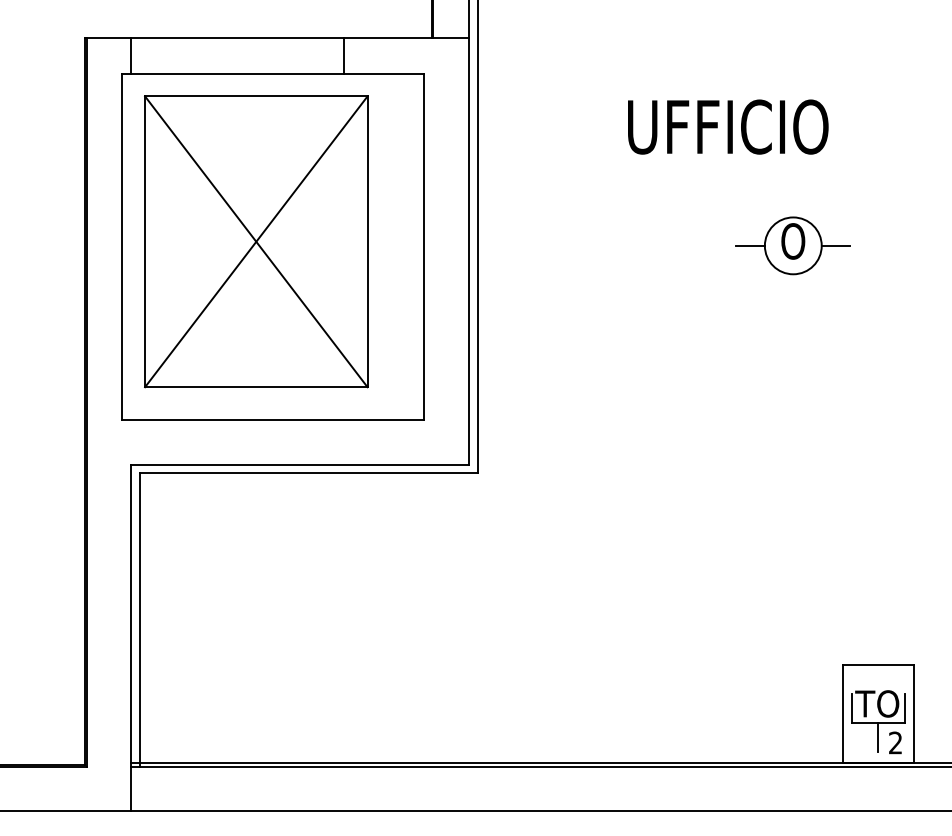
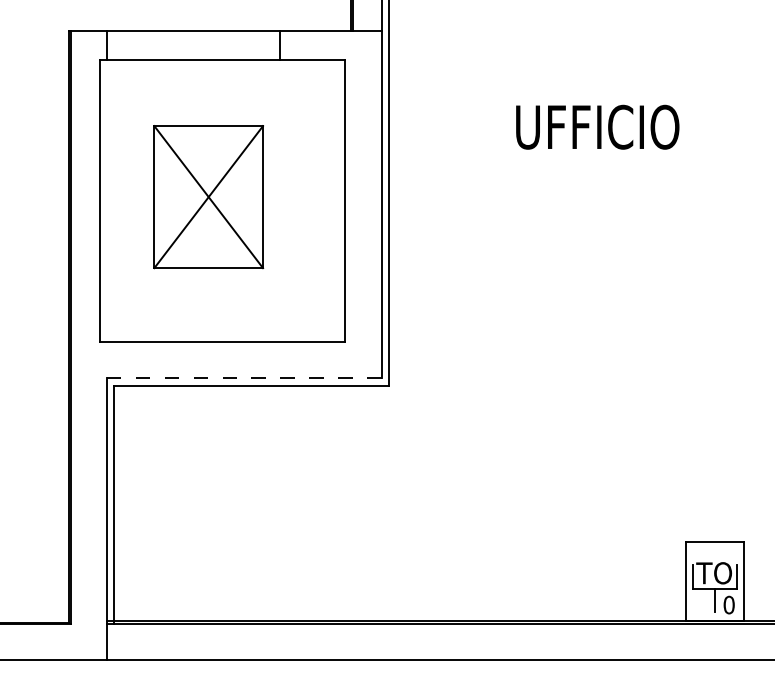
text: (728, 126) -> (597, 126), moved
part: (256, 241) -> (208, 196), size x0.6
part: (792, 245) -> (645, 200), removed
line: (299, 464) -> (243, 378), solid -> dashed
text: (895, 742) -> (729, 604), 2 -> 0

